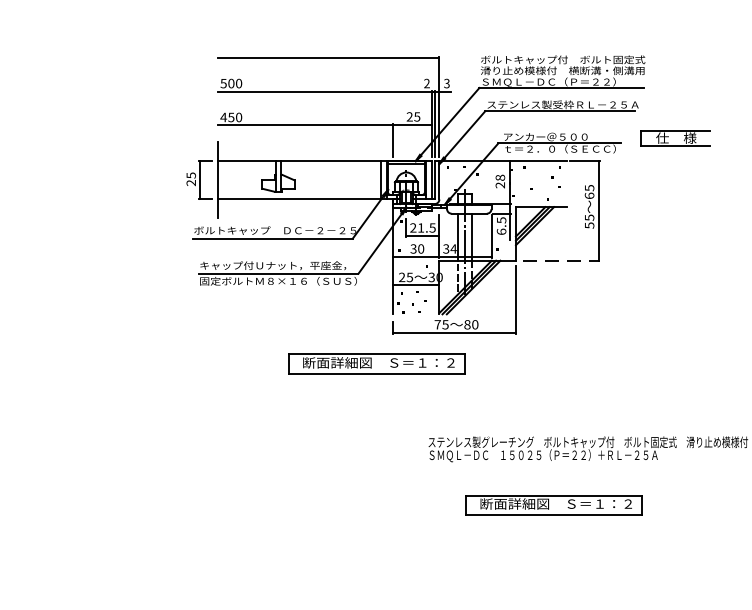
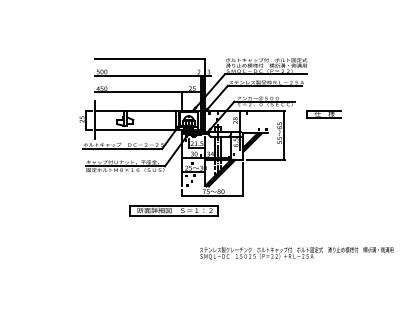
part: (673, 138) -> (323, 114), moved
line: (563, 259) -> (266, 159), dashed -> solid
part: (552, 503) -> (261, 280), removed

